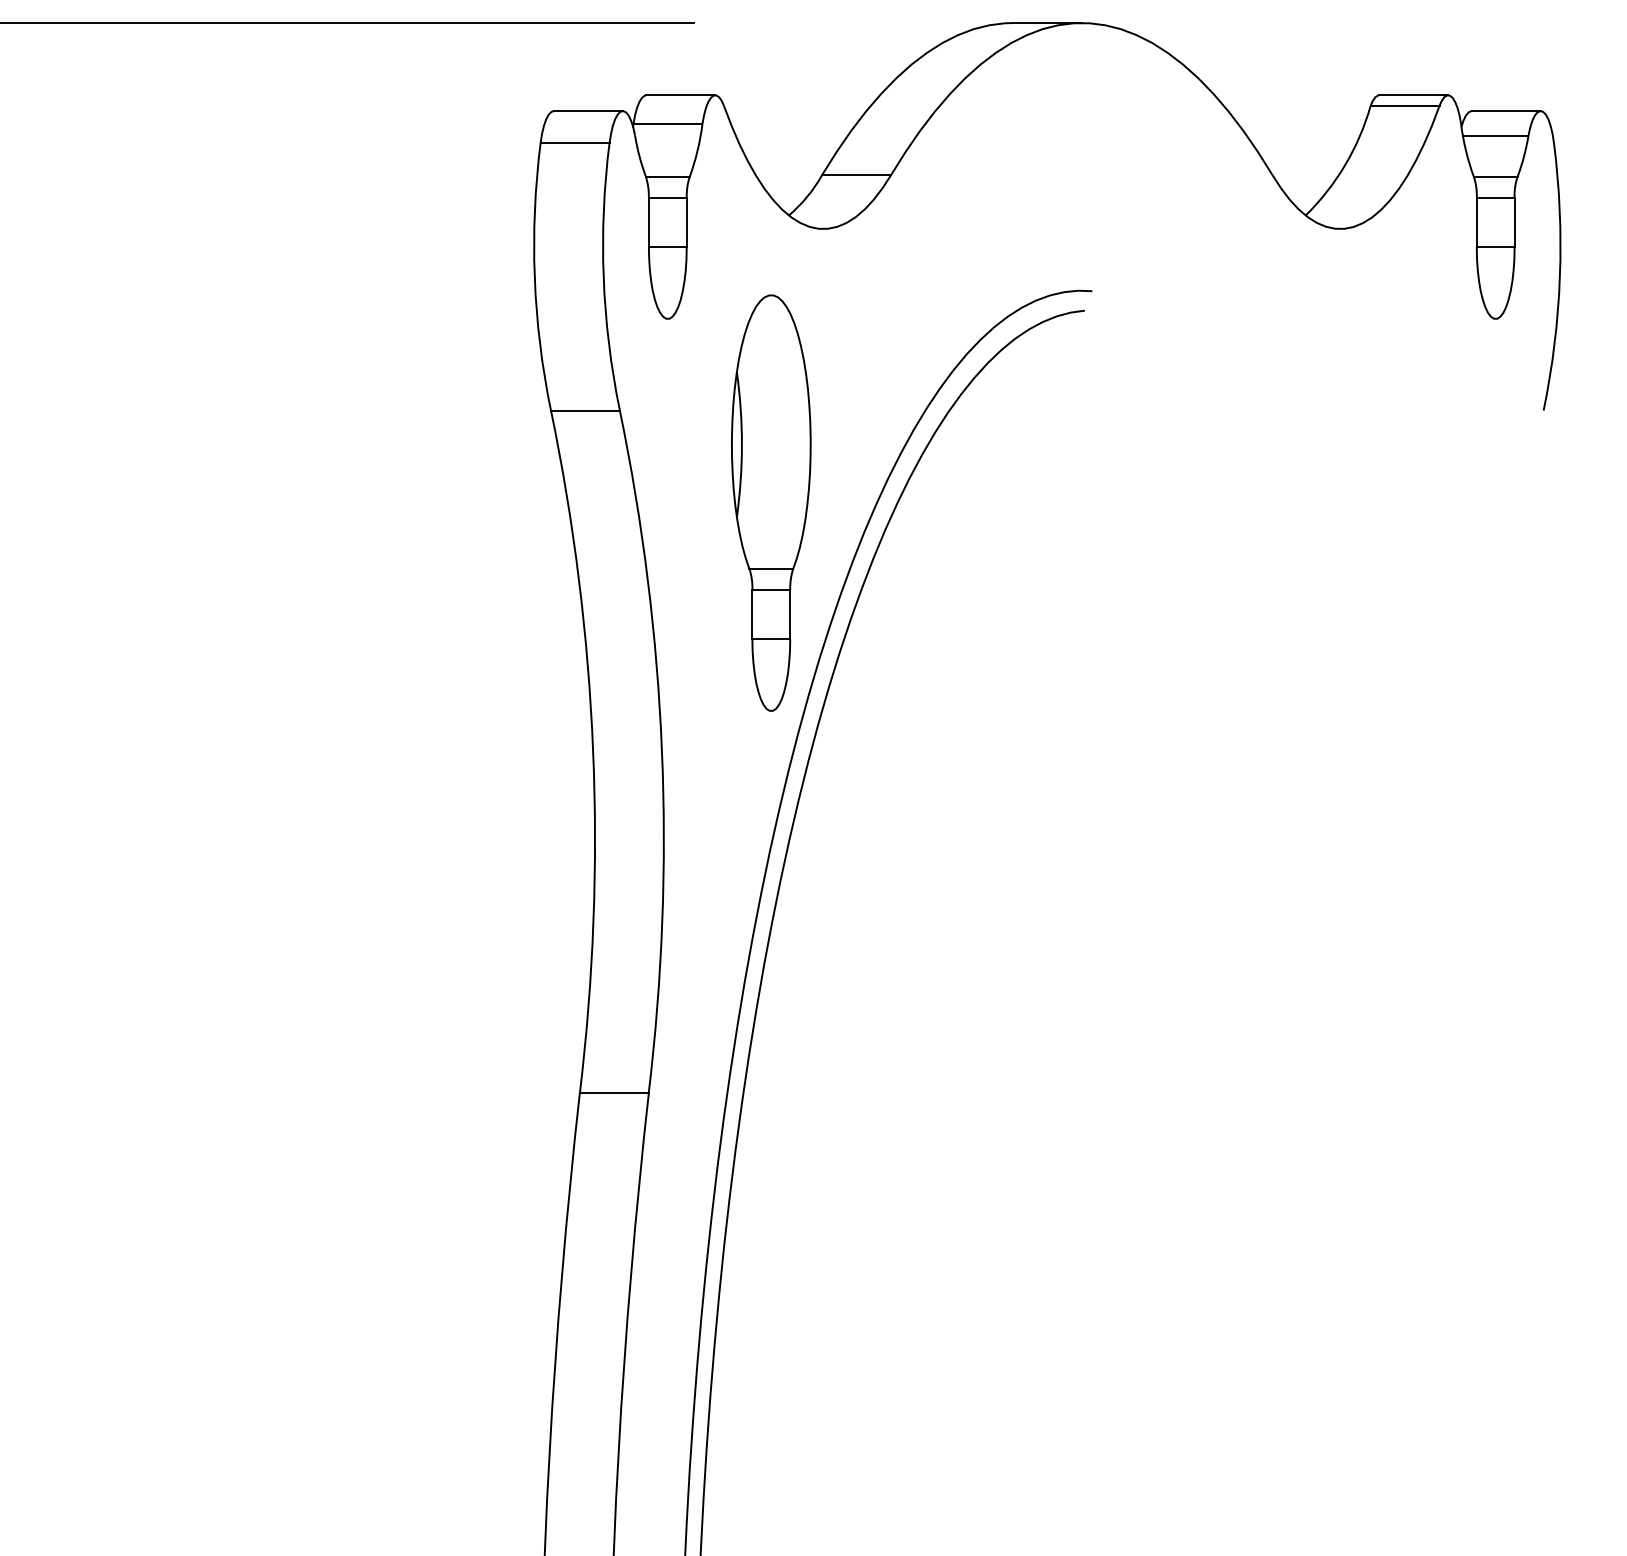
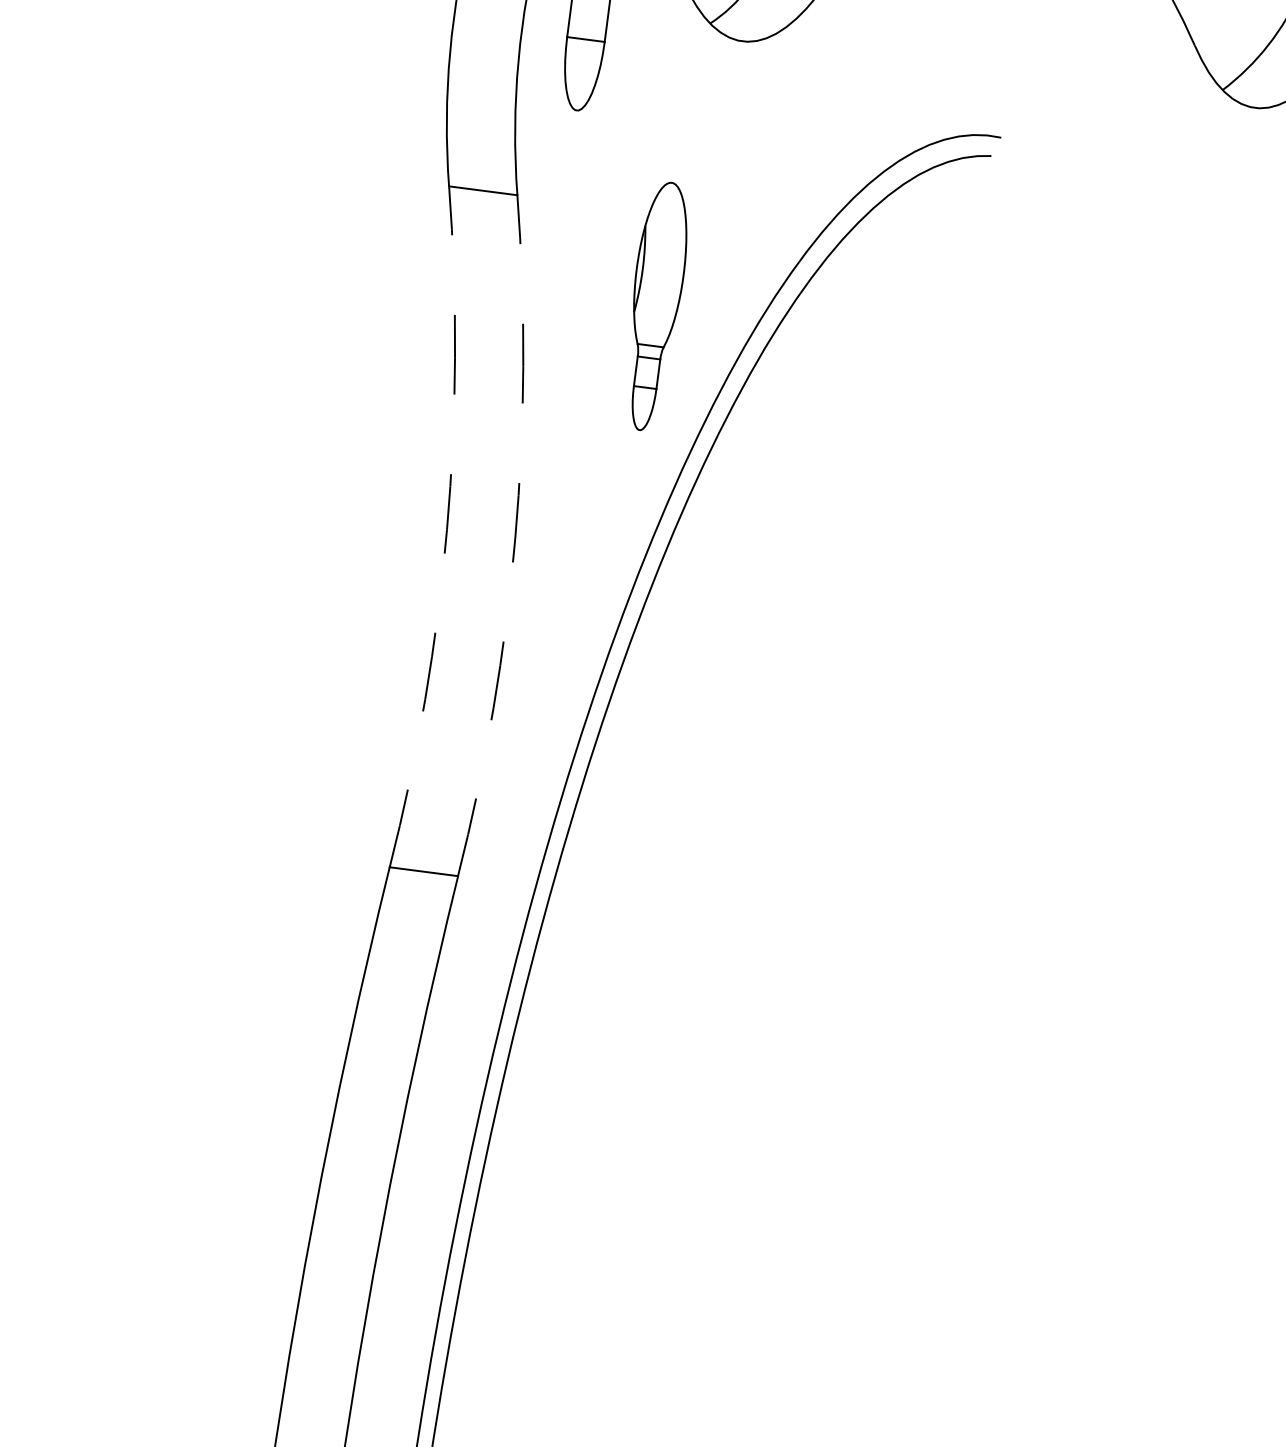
part: (771, 502) -> (655, 305), size x0.6
arc: (593, 750) -> (447, 528), solid -> dashed
arc: (661, 750) -> (514, 537), solid -> dashed

